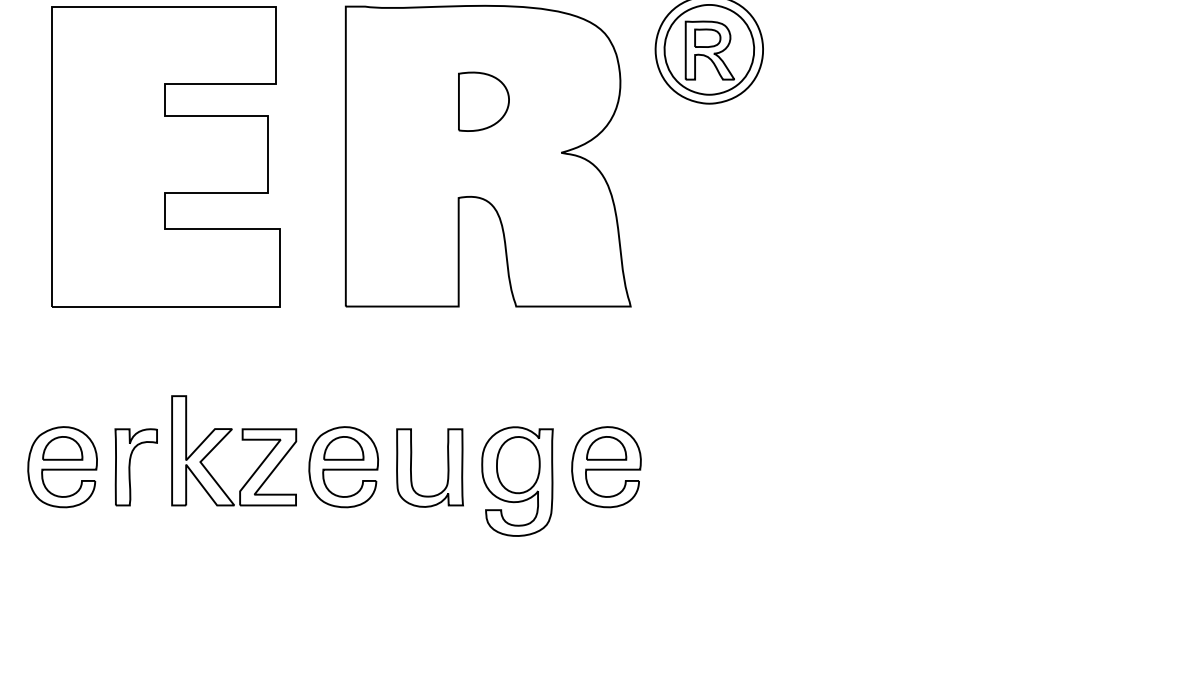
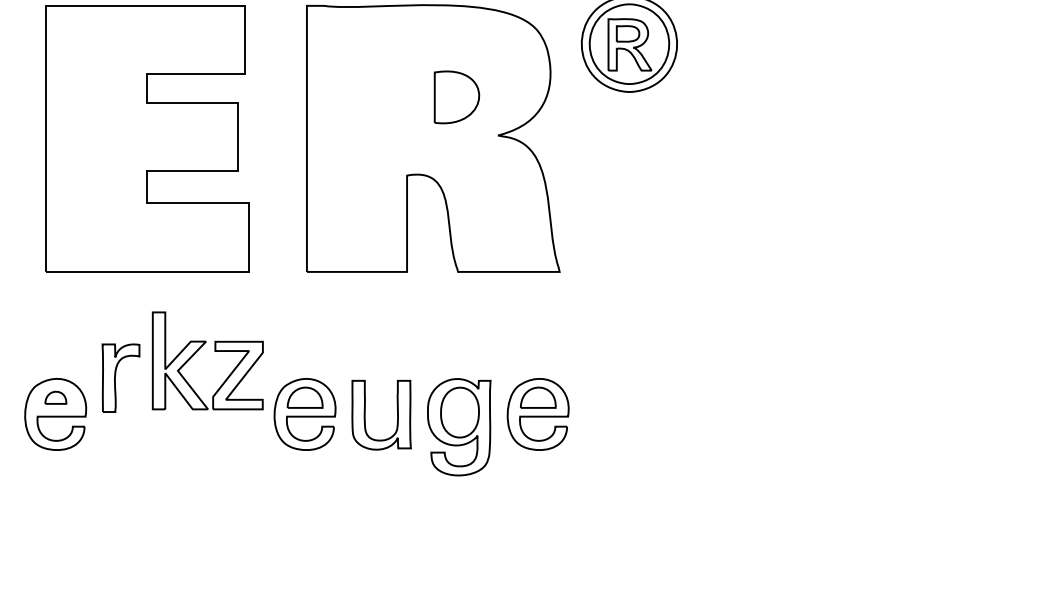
part: (483, 101) -> (456, 97), moved
part: (241, 440) -> (214, 351), moved
part: (62, 448) -> (55, 397), size x0.6
part: (135, 467) -> (120, 378), moved

